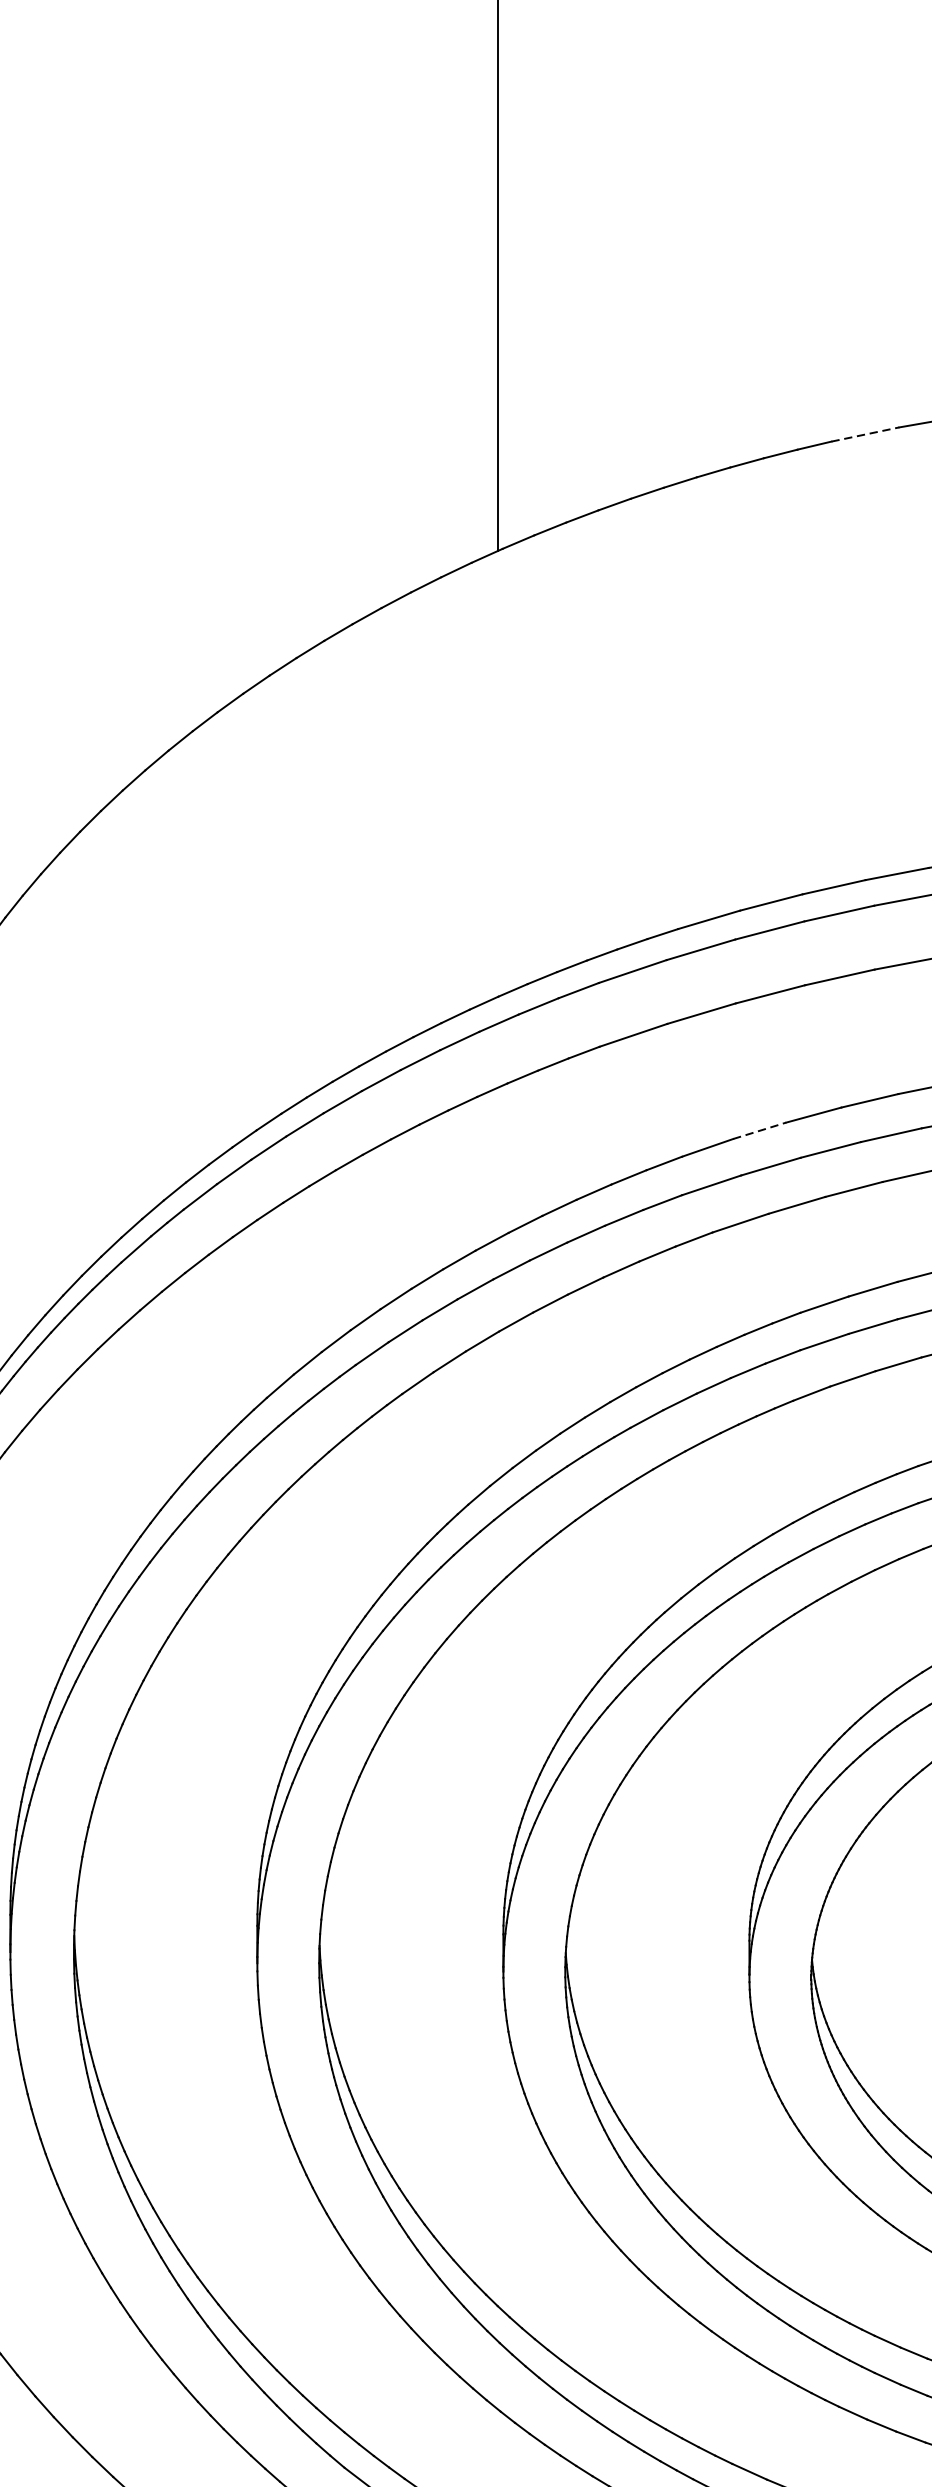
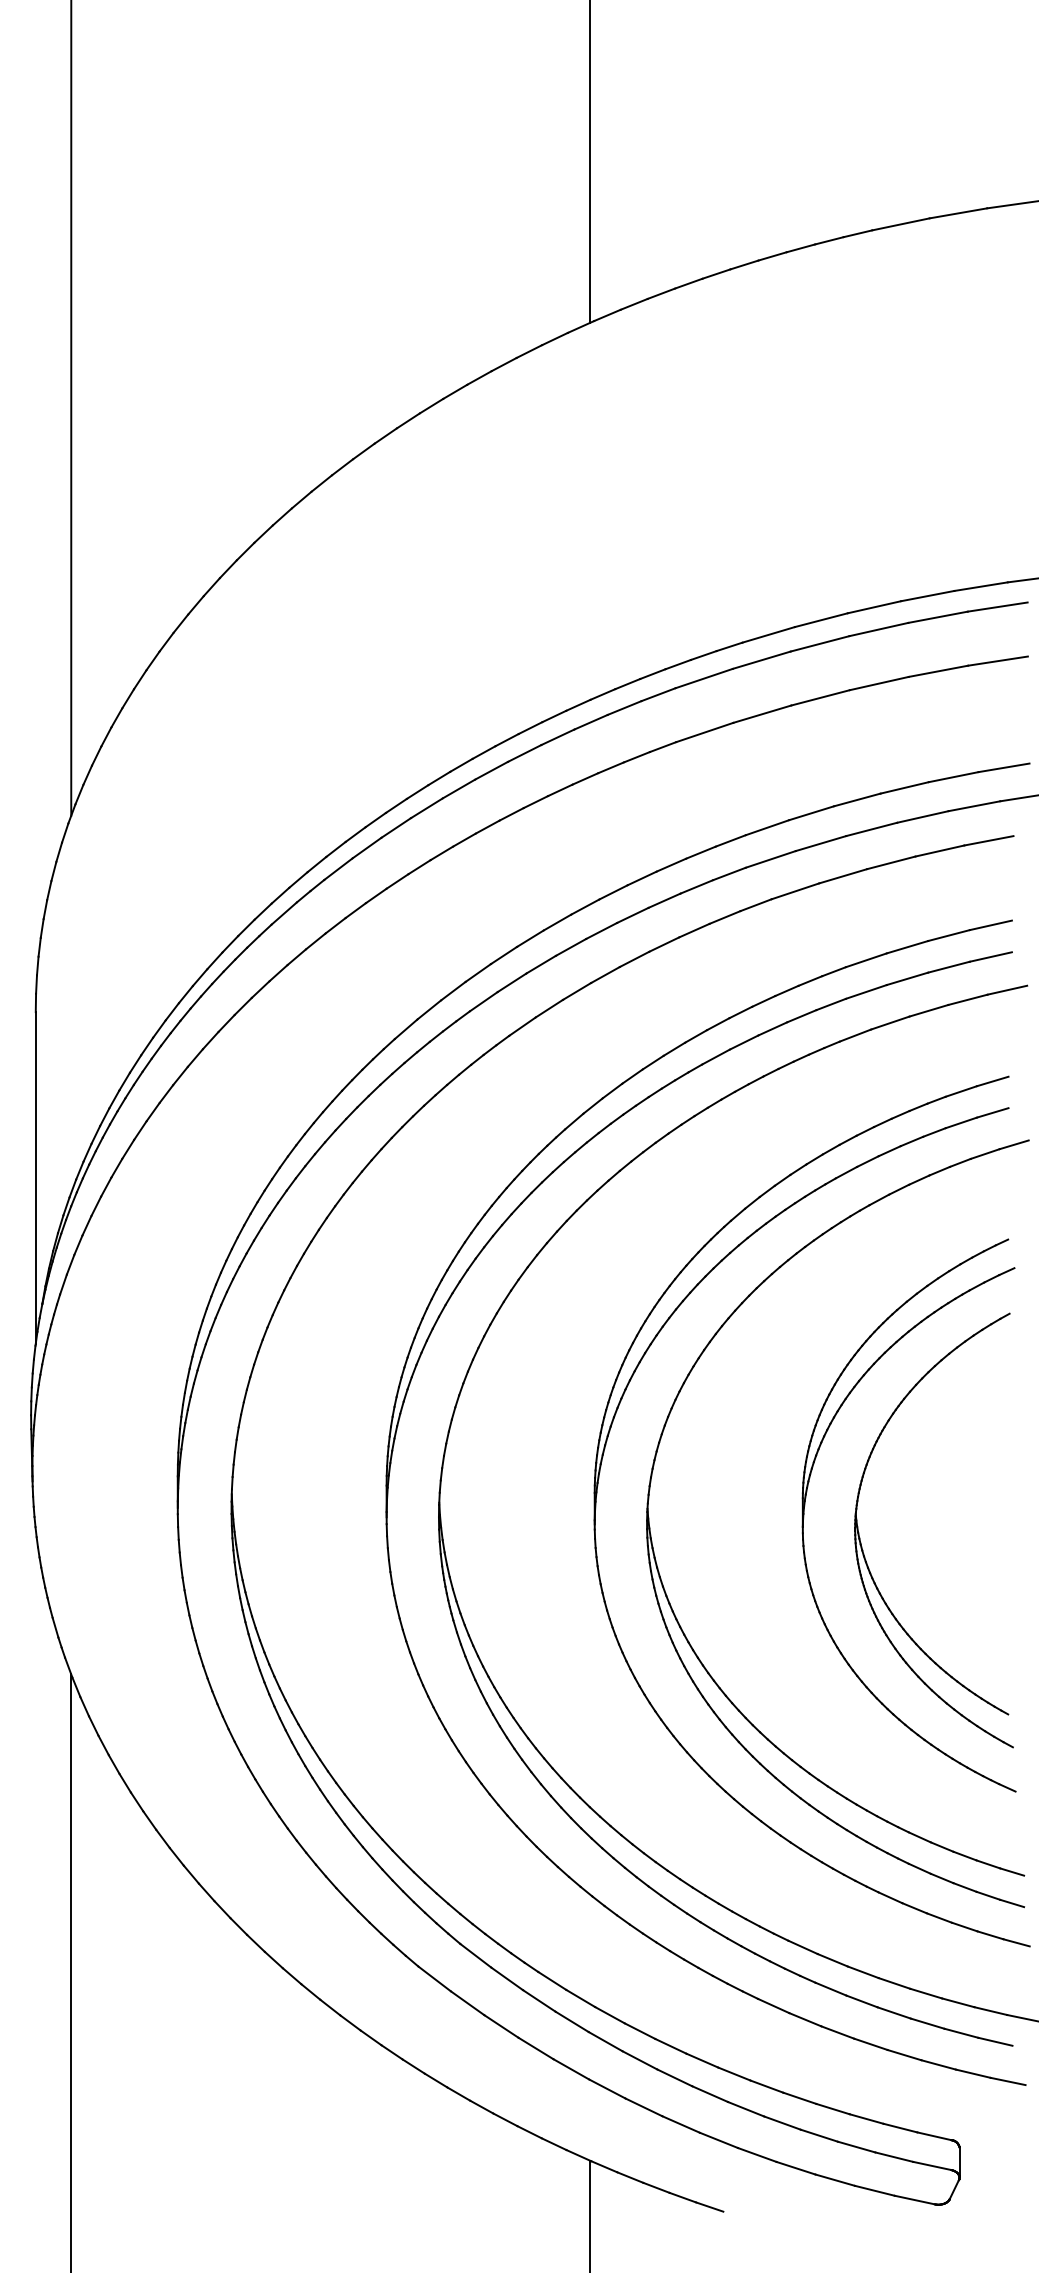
line: (866, 434) -> (901, 224), dashed -> solid
line: (759, 1131) -> (811, 813), dashed -> solid

